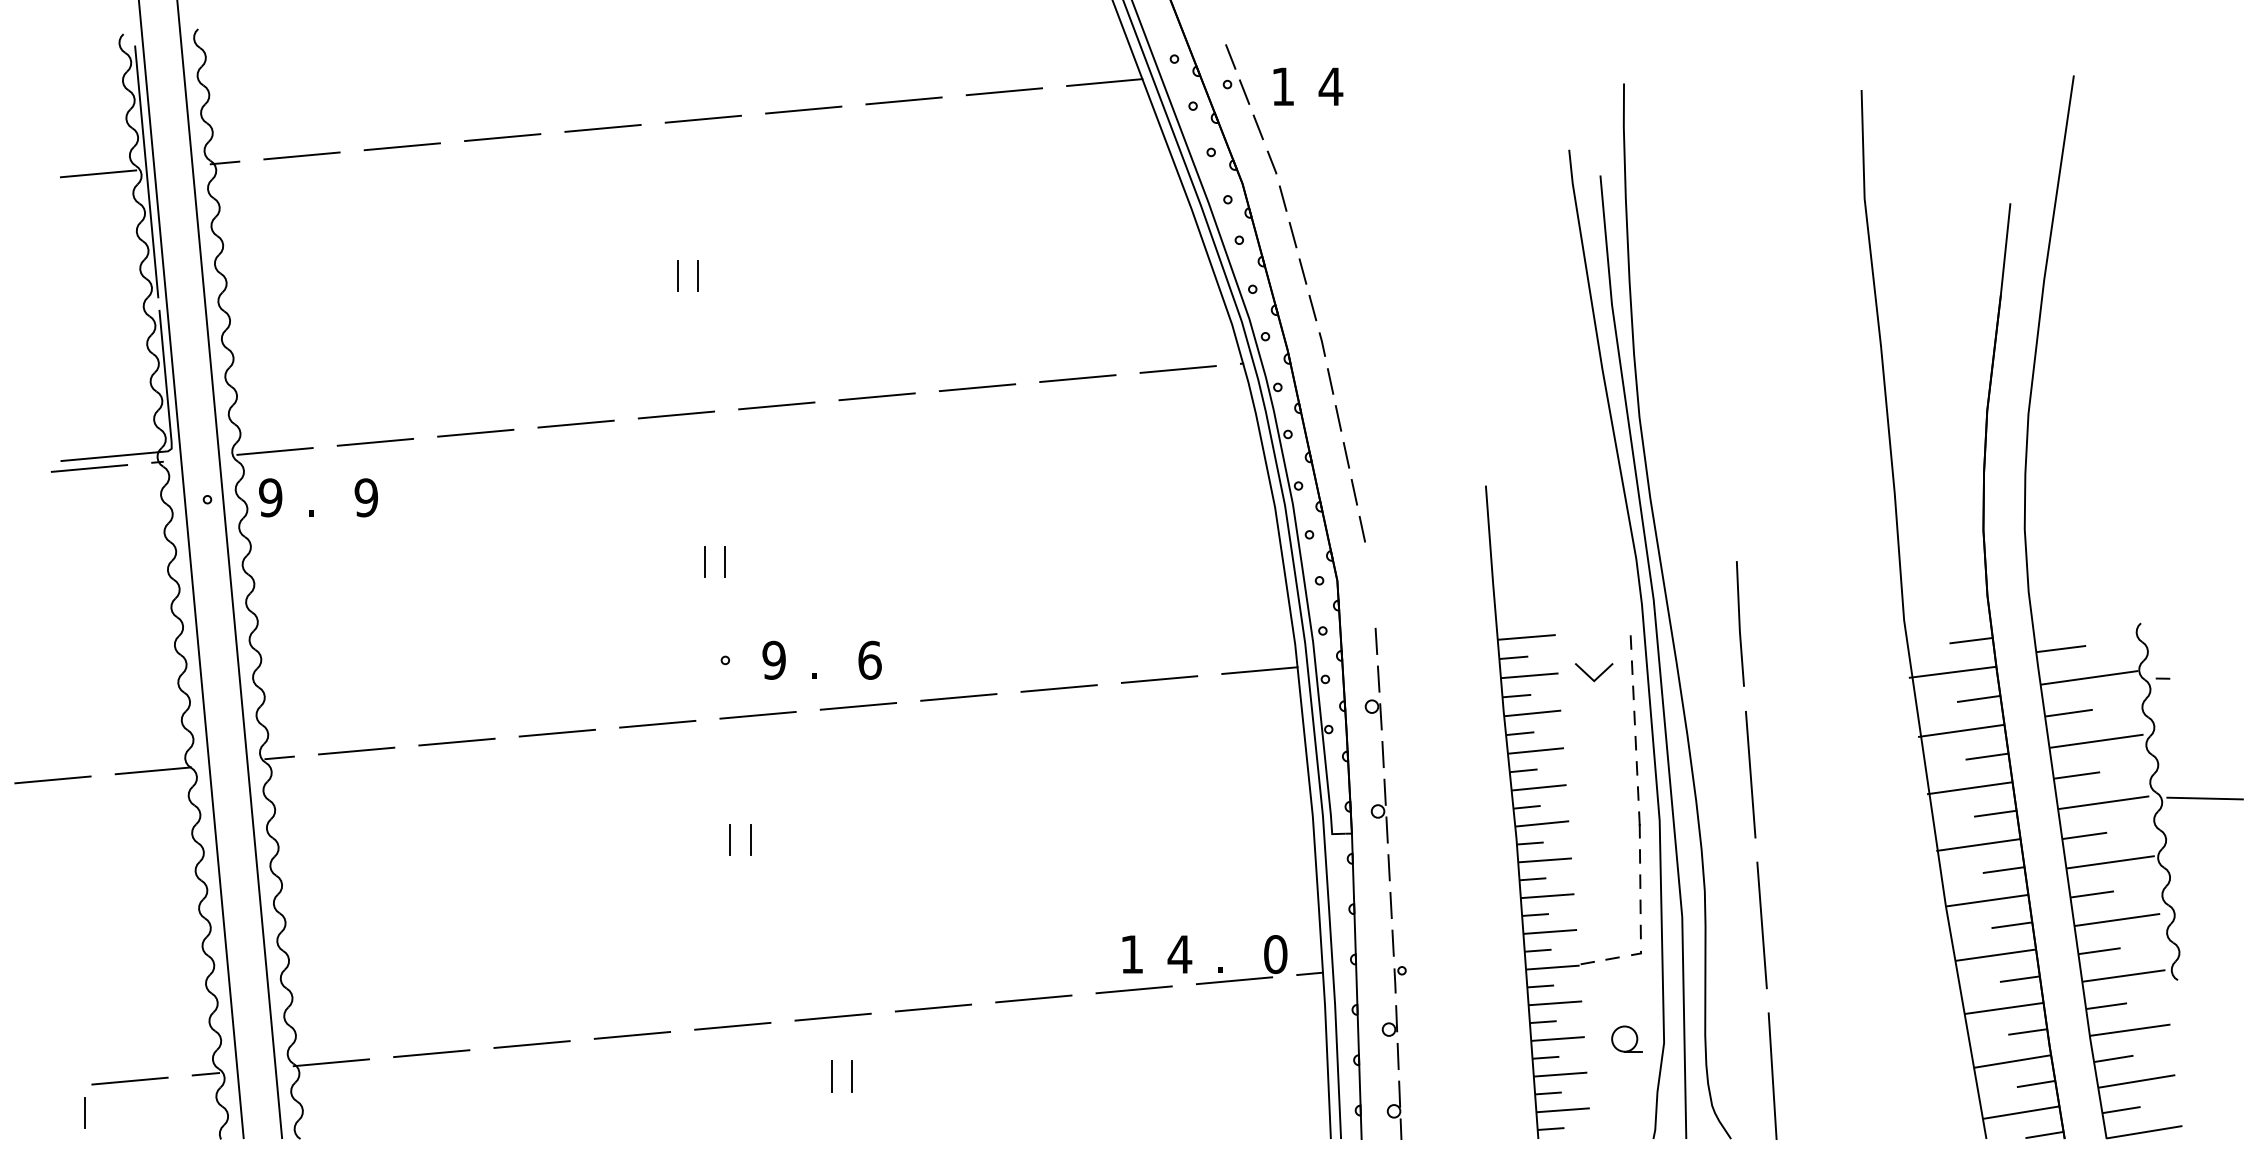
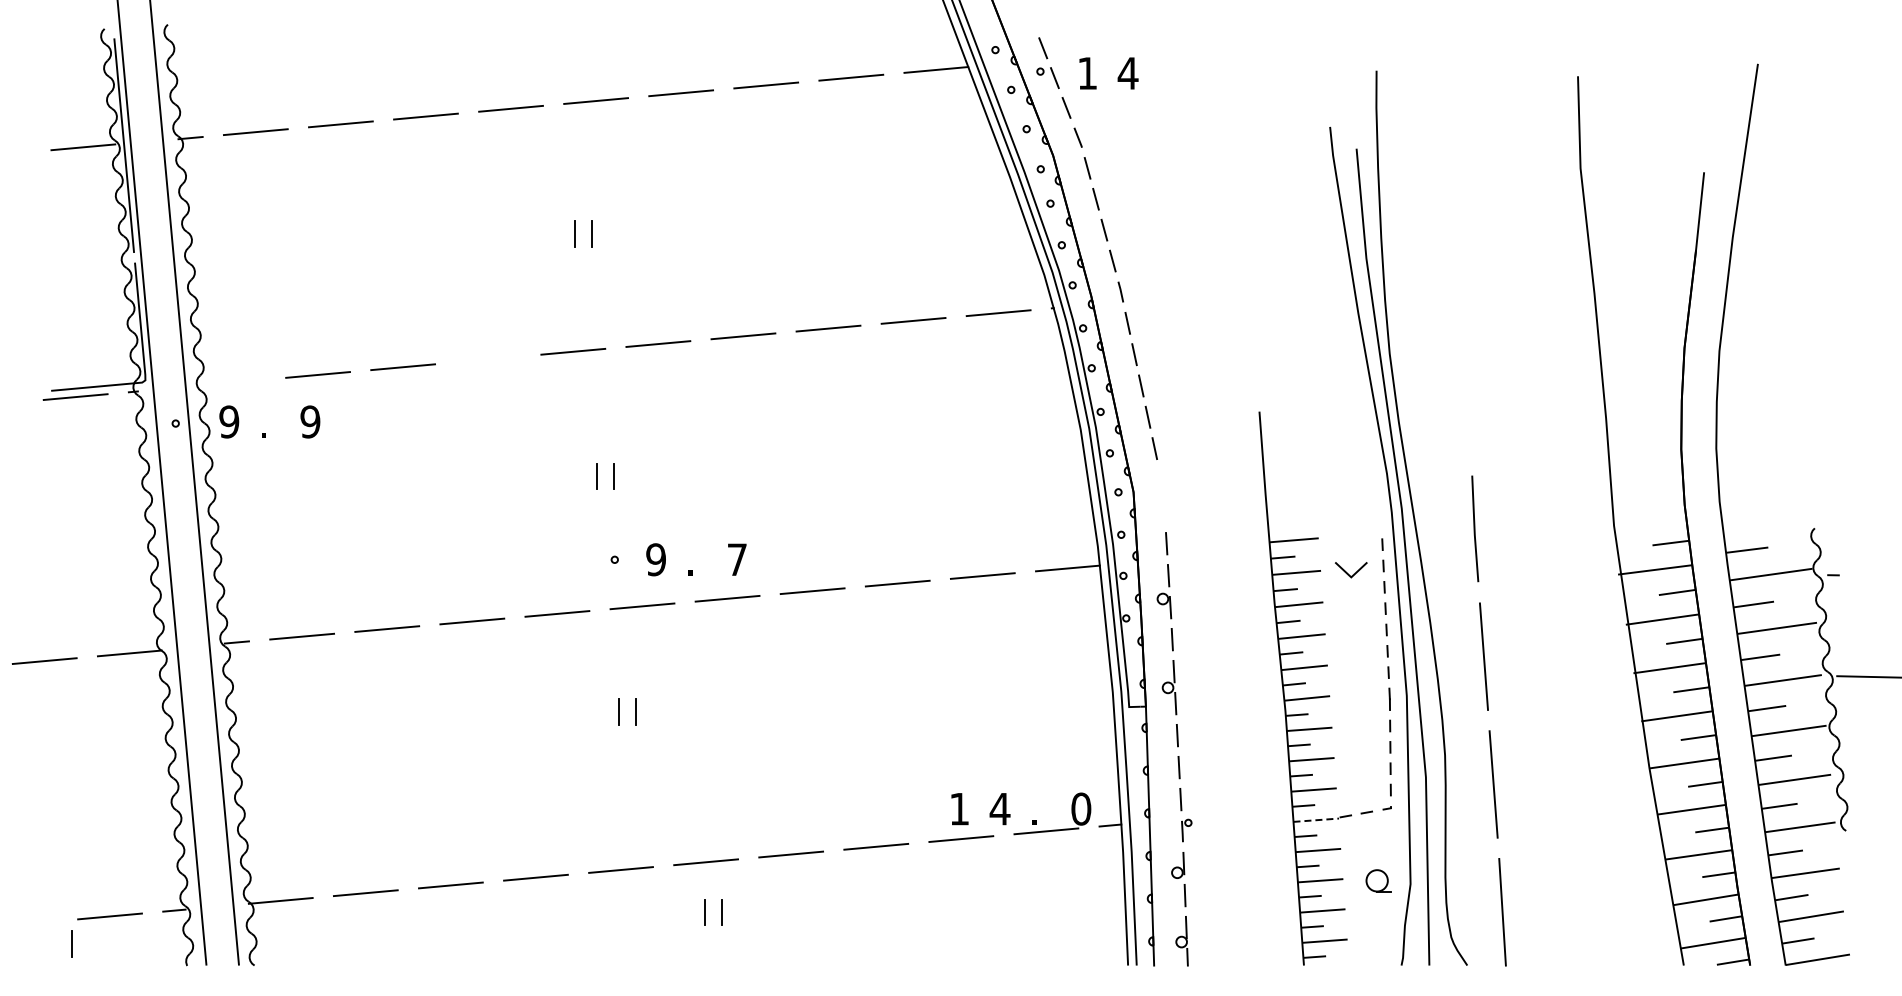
line: (576, 424) -> (488, 359), removed
line: (274, 451) -> (232, 382), removed
text: (870, 660) -> (737, 559), 6 -> 7
line: (1553, 967) -> (1316, 820), solid -> dashed

